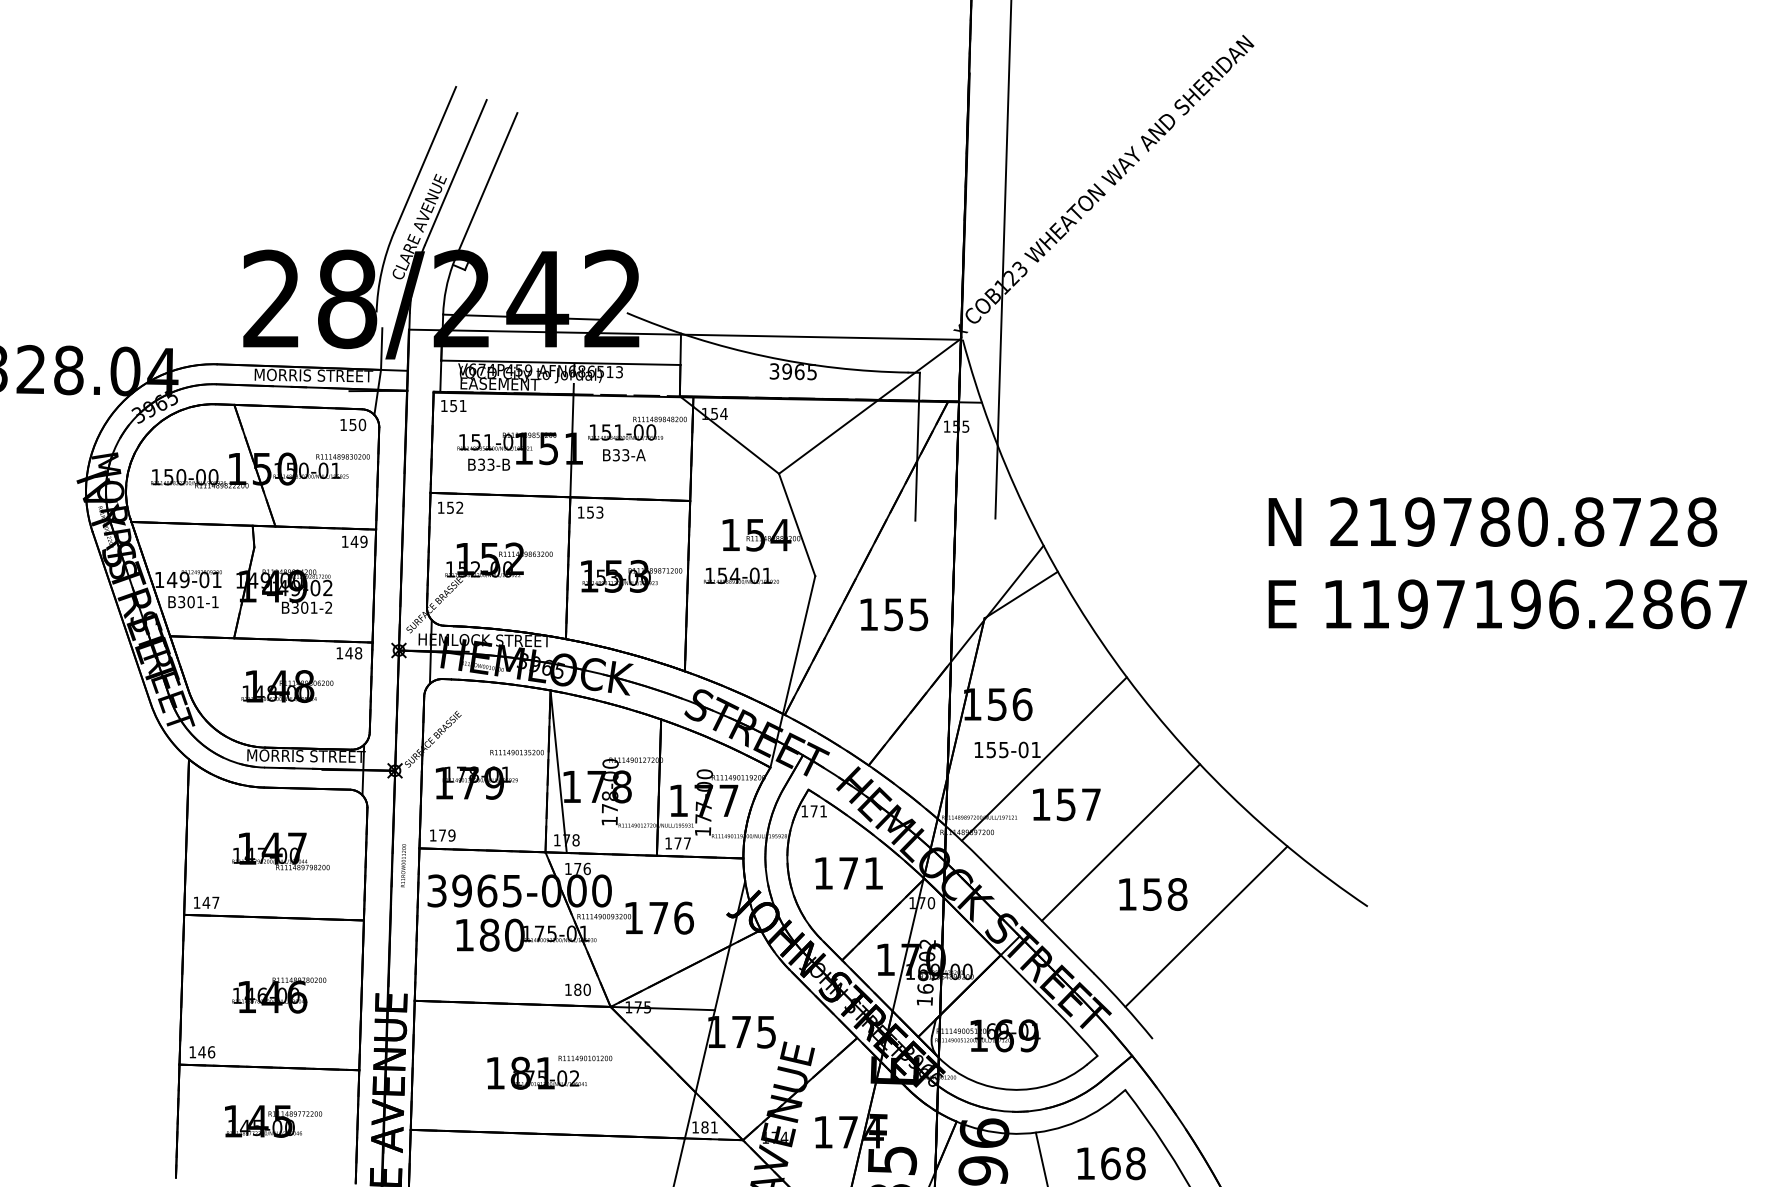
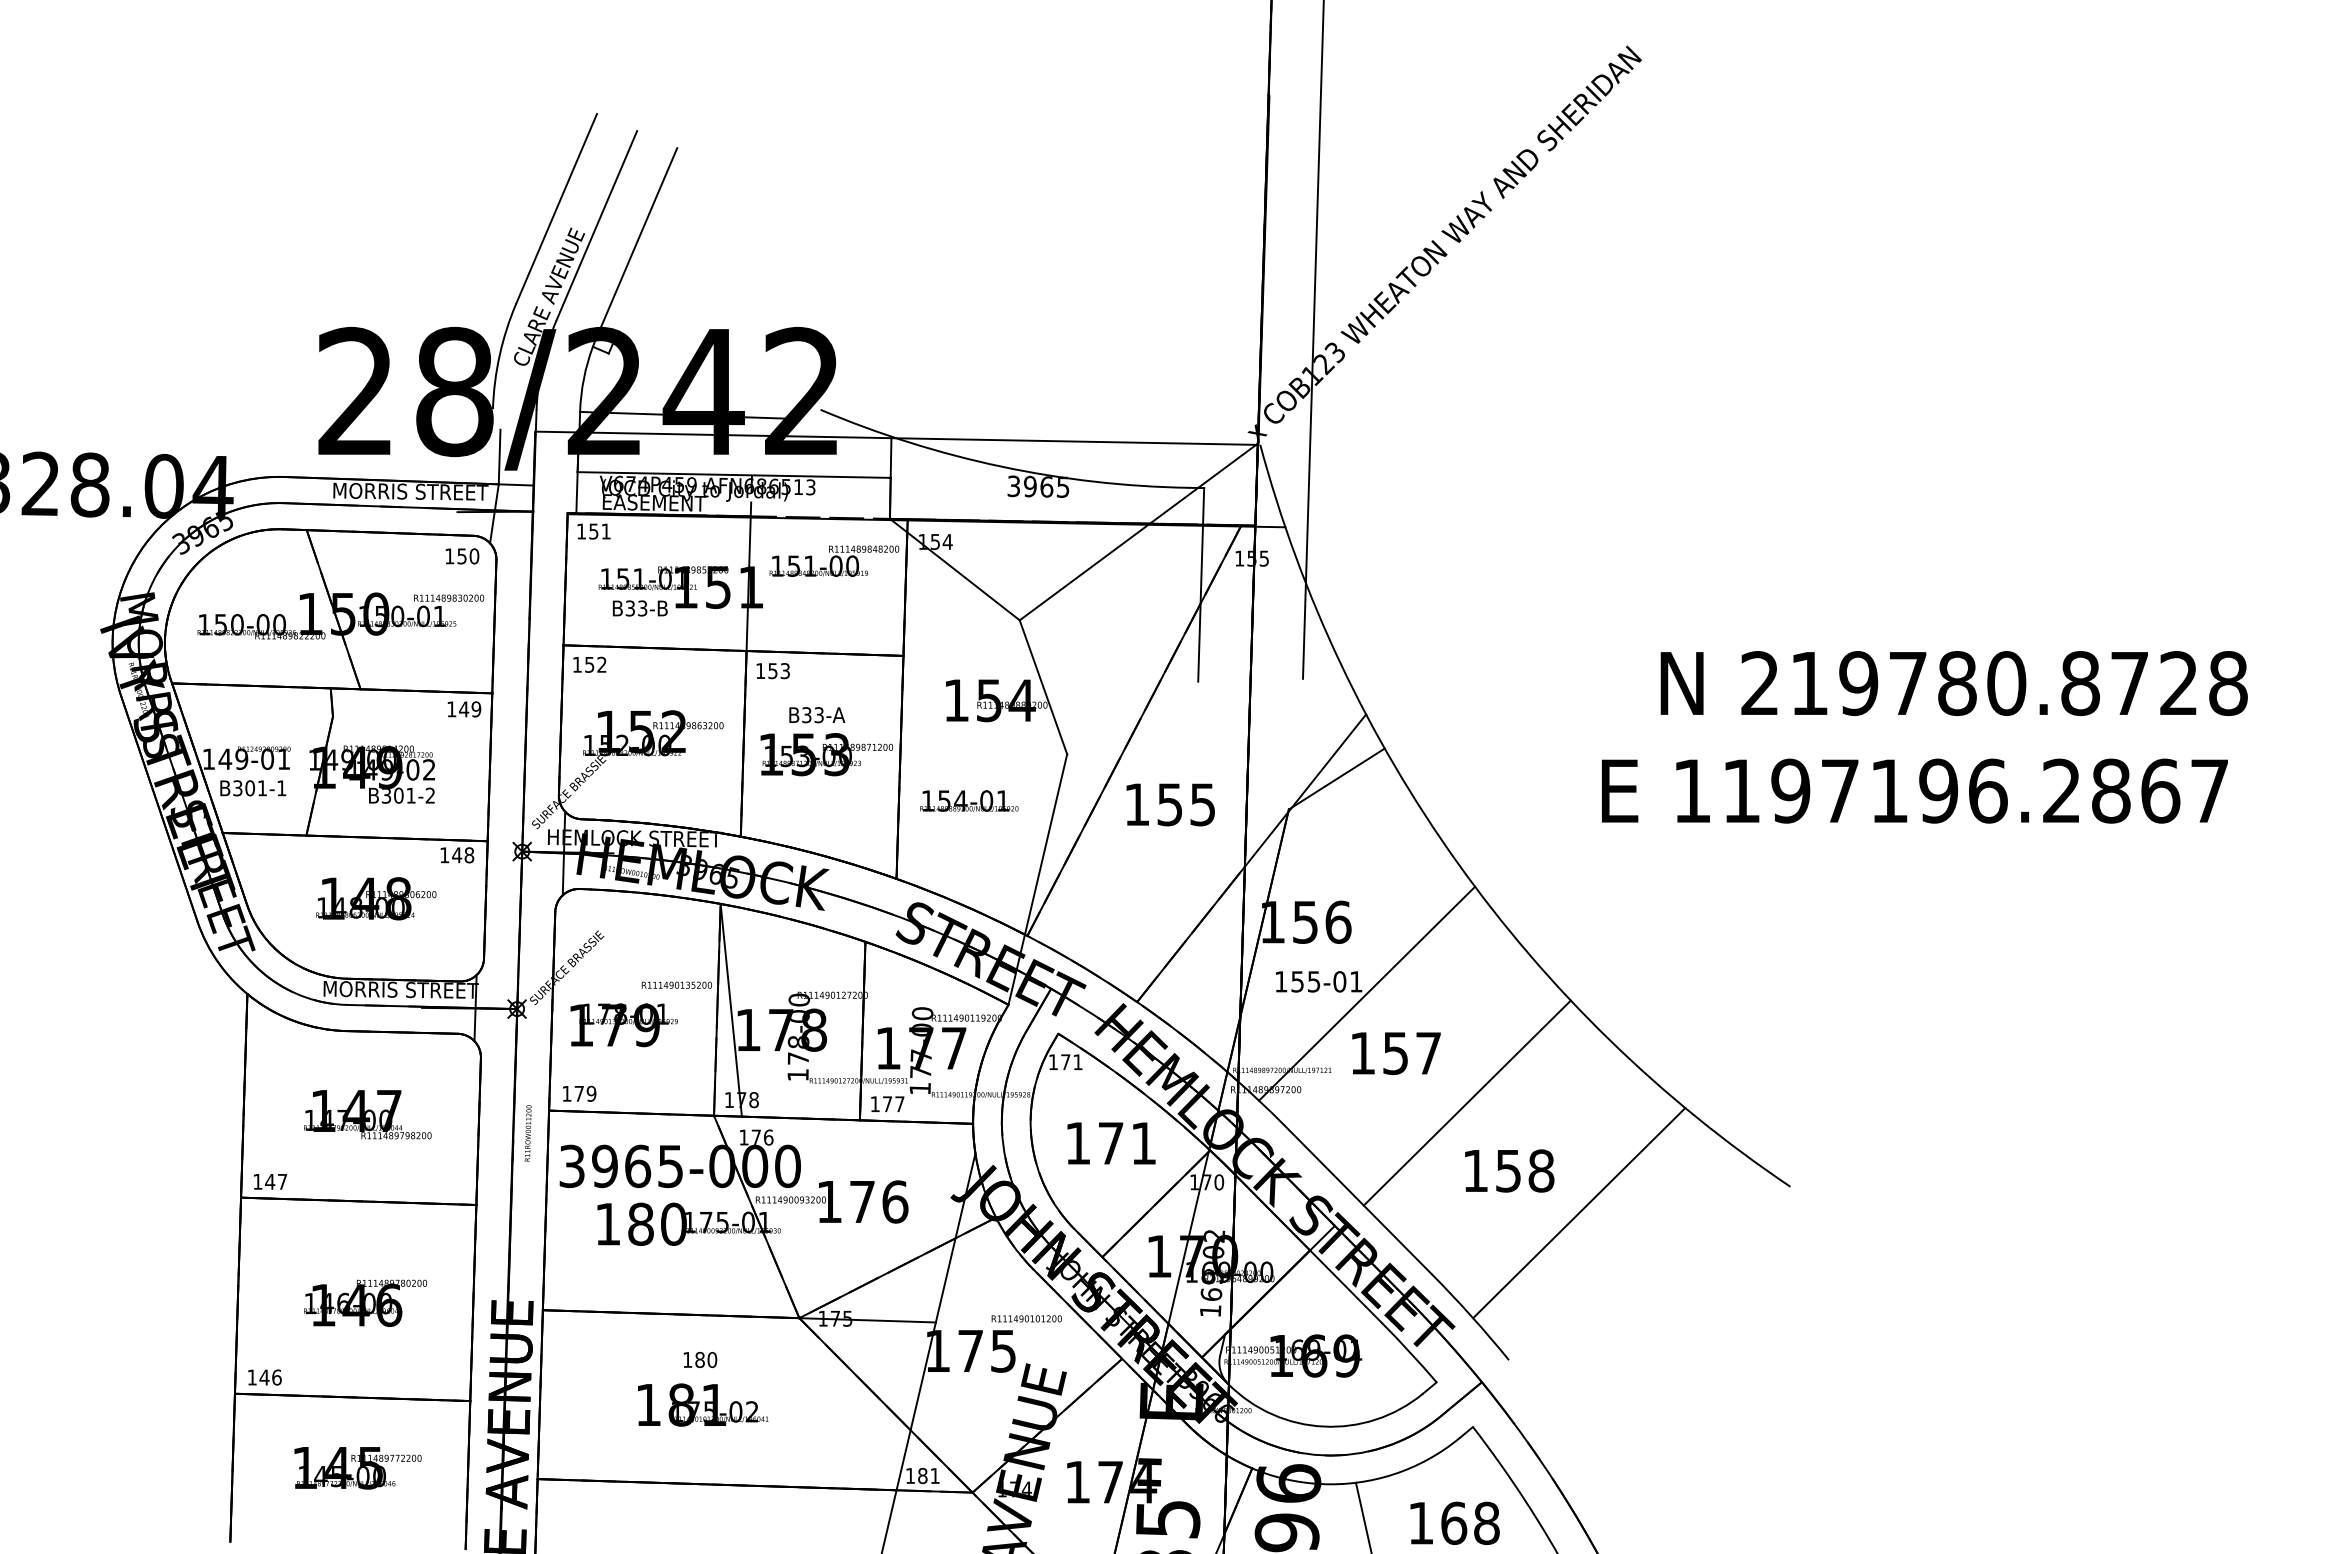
text: (624, 455) -> (817, 715), moved
text: (741, 575) -> (969, 800), moved
text: (1507, 604) -> (1914, 791), moved
text: (577, 989) -> (699, 1359), moved
text: (585, 1058) -> (1026, 1318), moved

